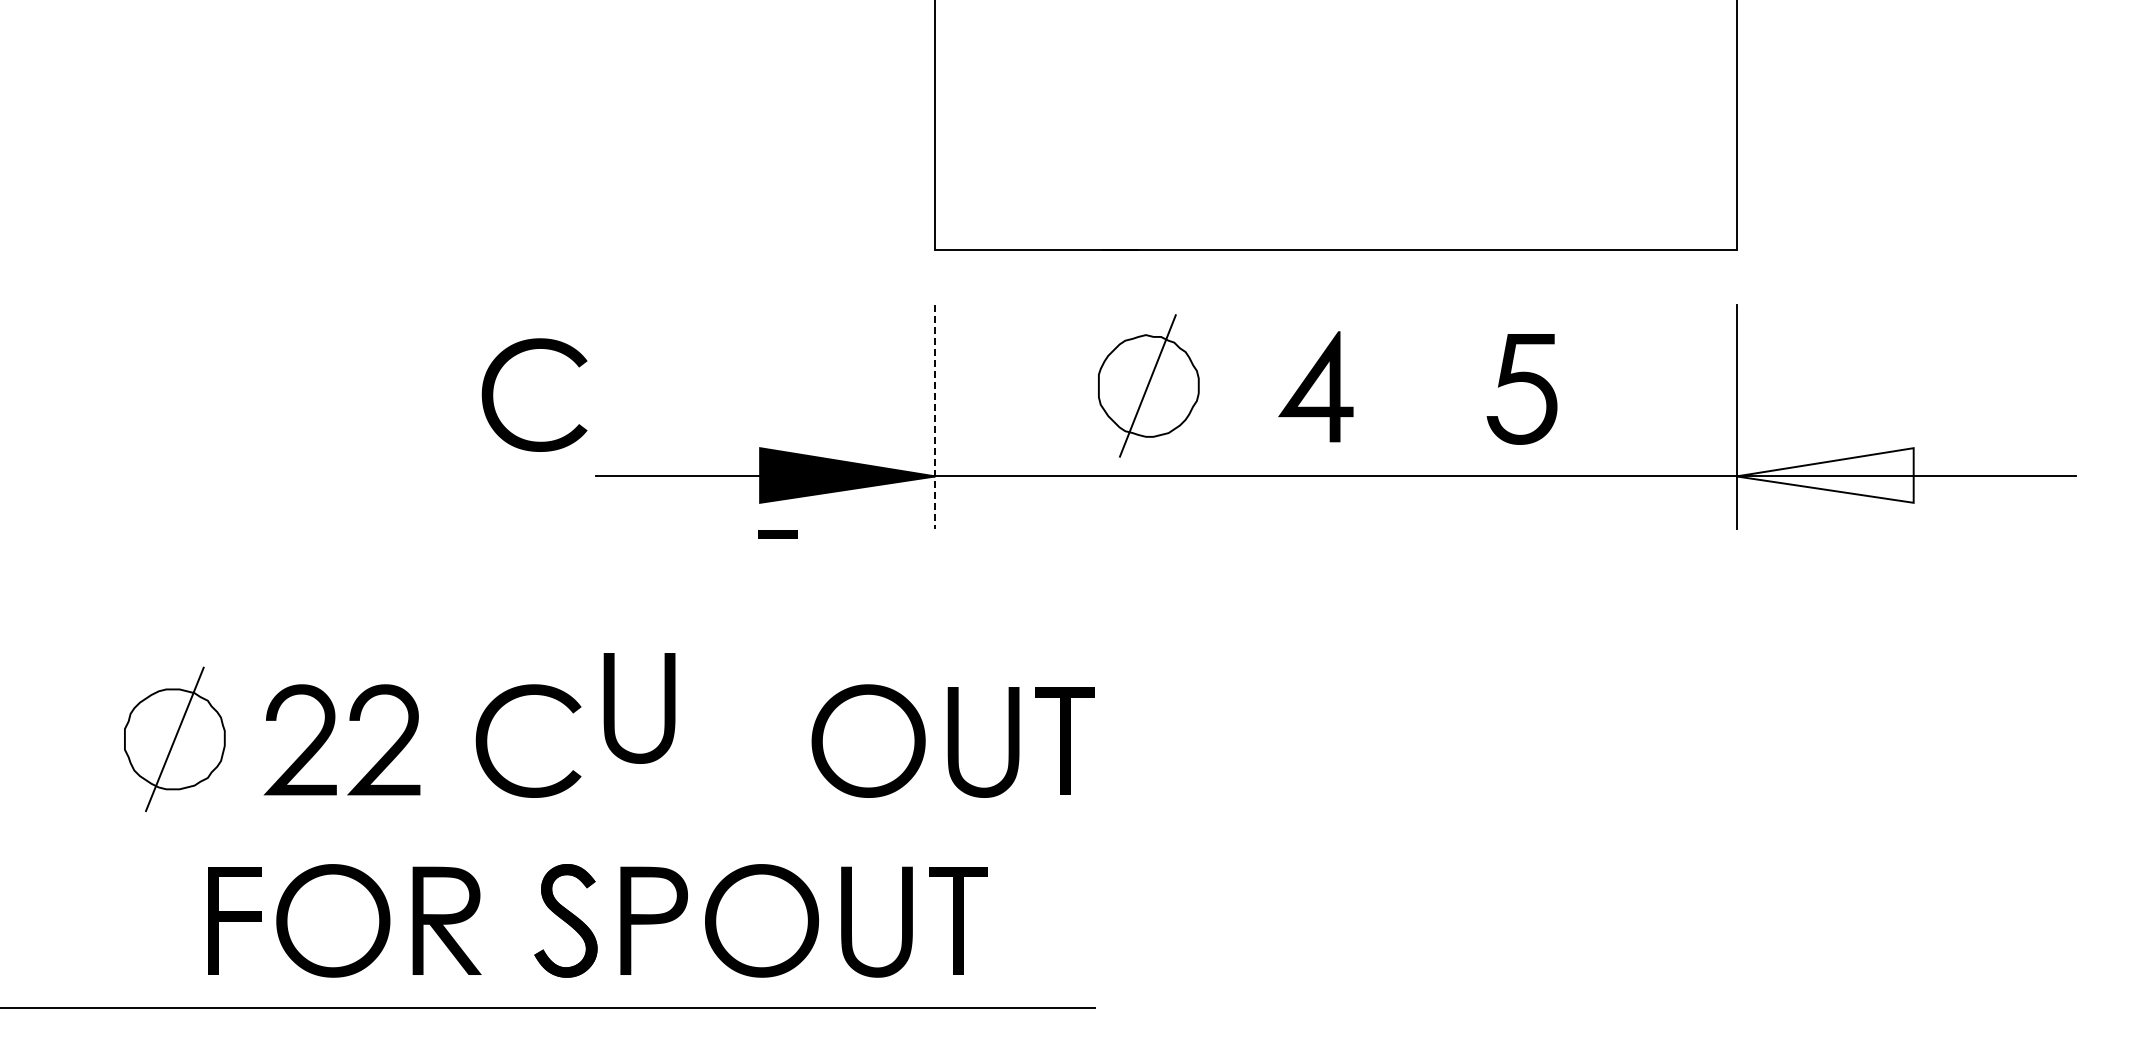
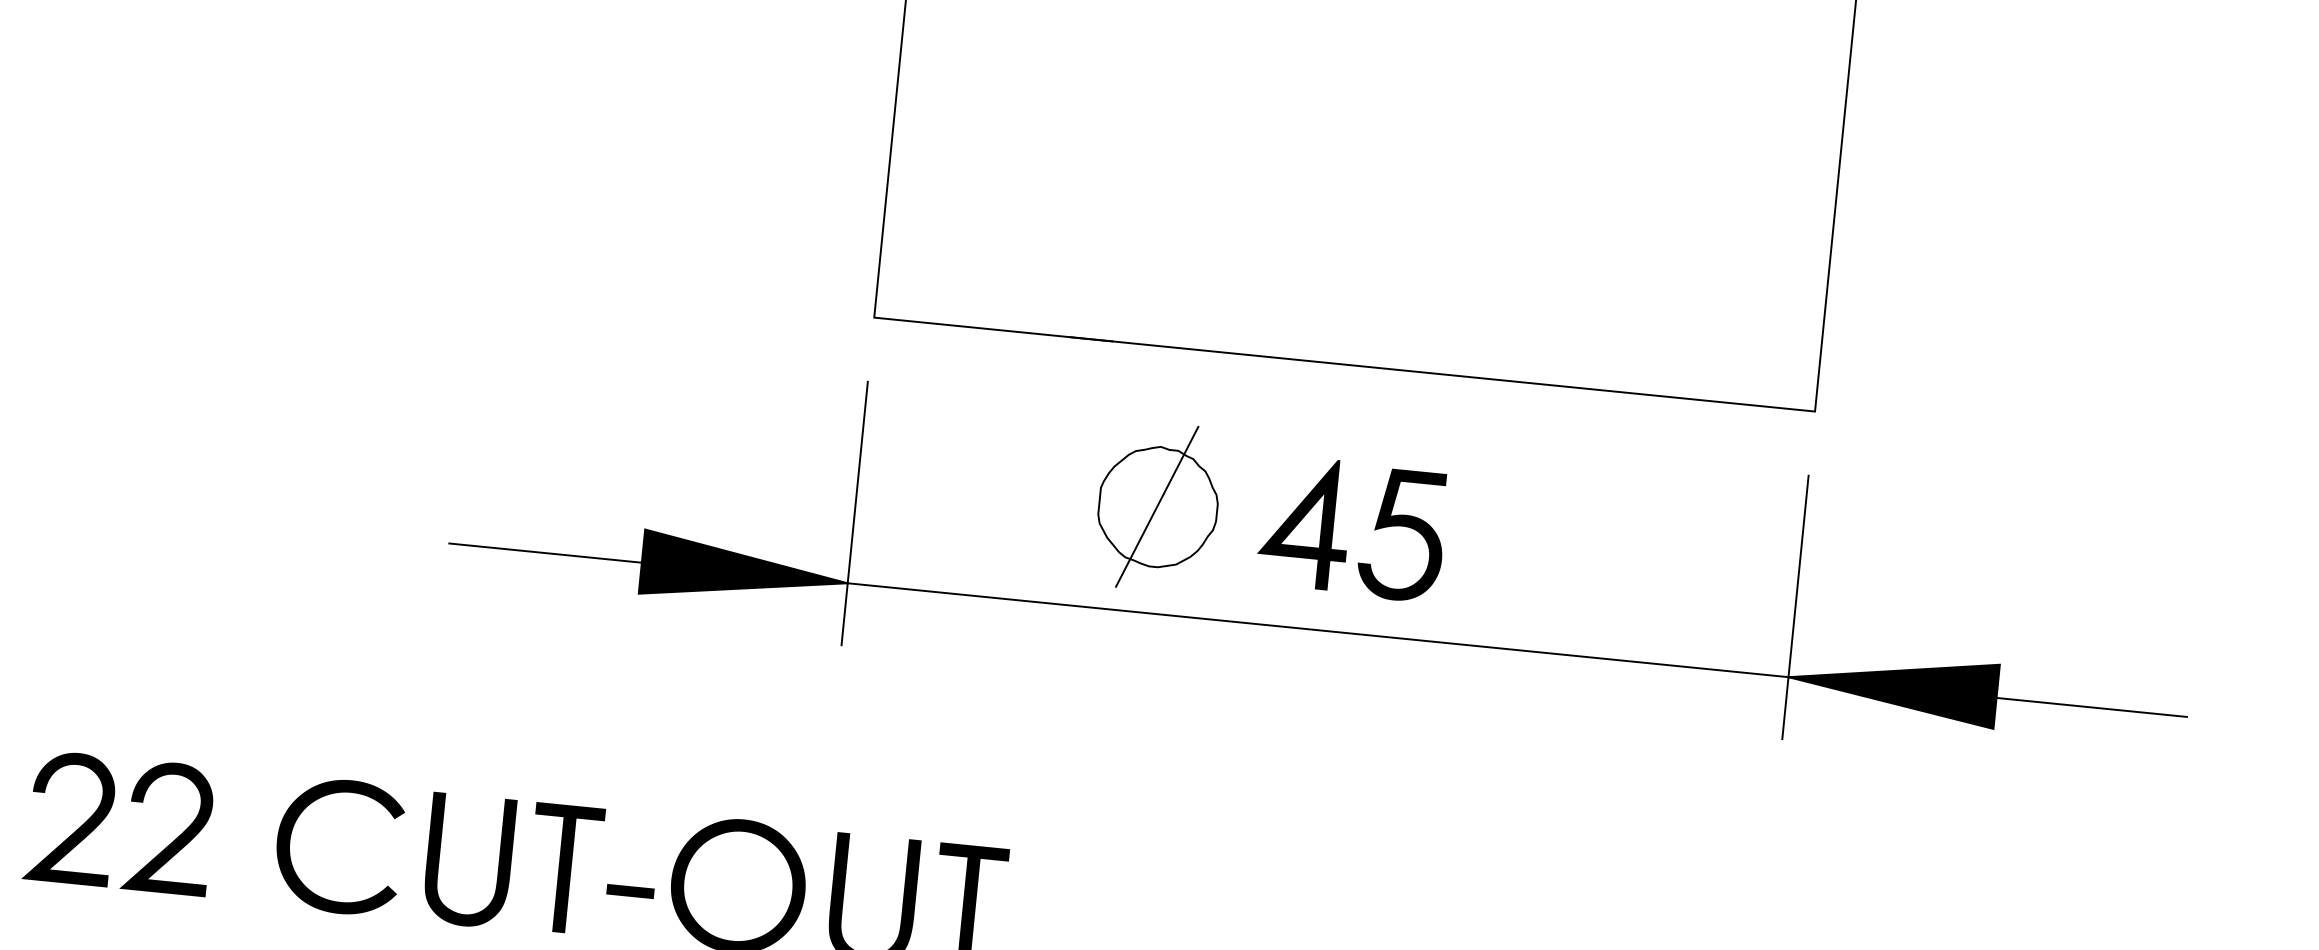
part: (1524, 382) -> (1406, 527), moved
part: (494, 385) -> (340, 424), removed
part: (1148, 385) -> (1157, 506), moved
line: (935, 417) -> (854, 514), dashed -> solid
fill: (1824, 475) -> (1891, 686), added
part: (777, 534) -> (629, 891), moved
part: (614, 708) -> (439, 858), moved
fill: (720, 741) -> (564, 869), added

